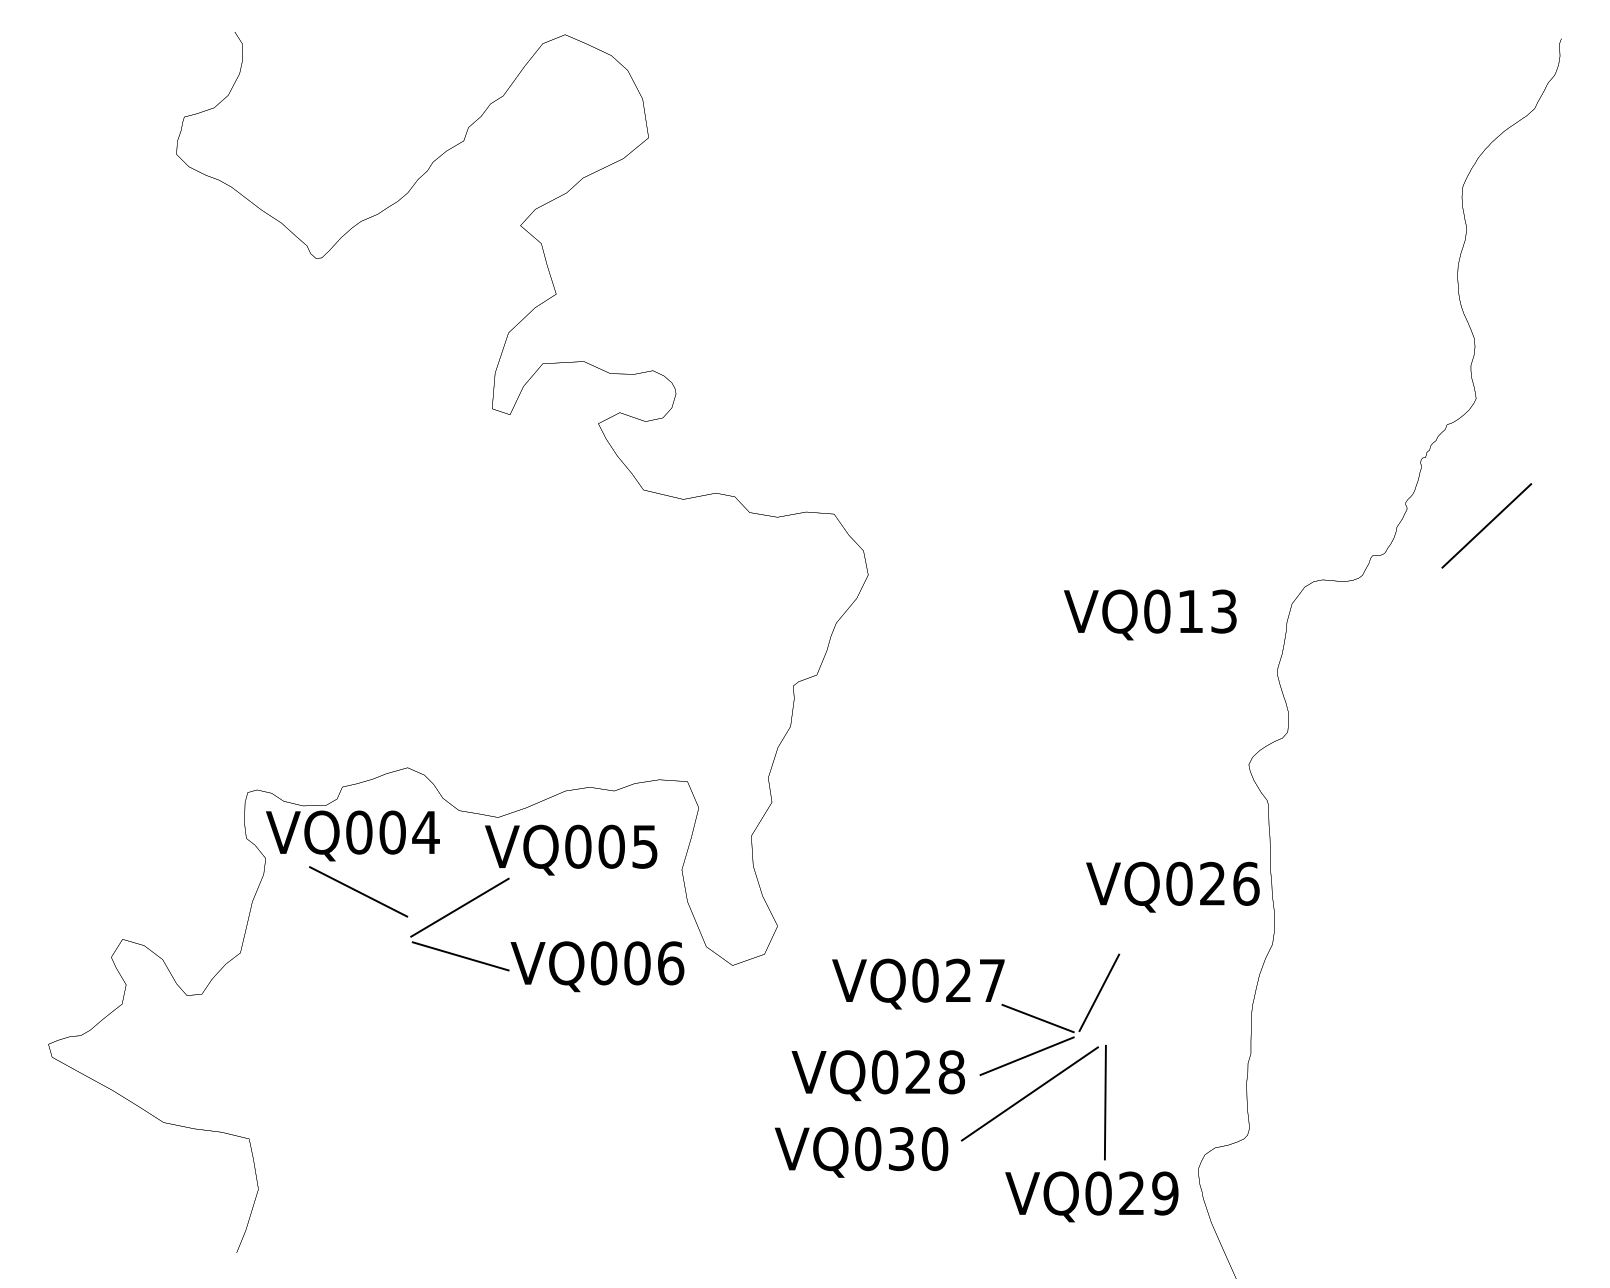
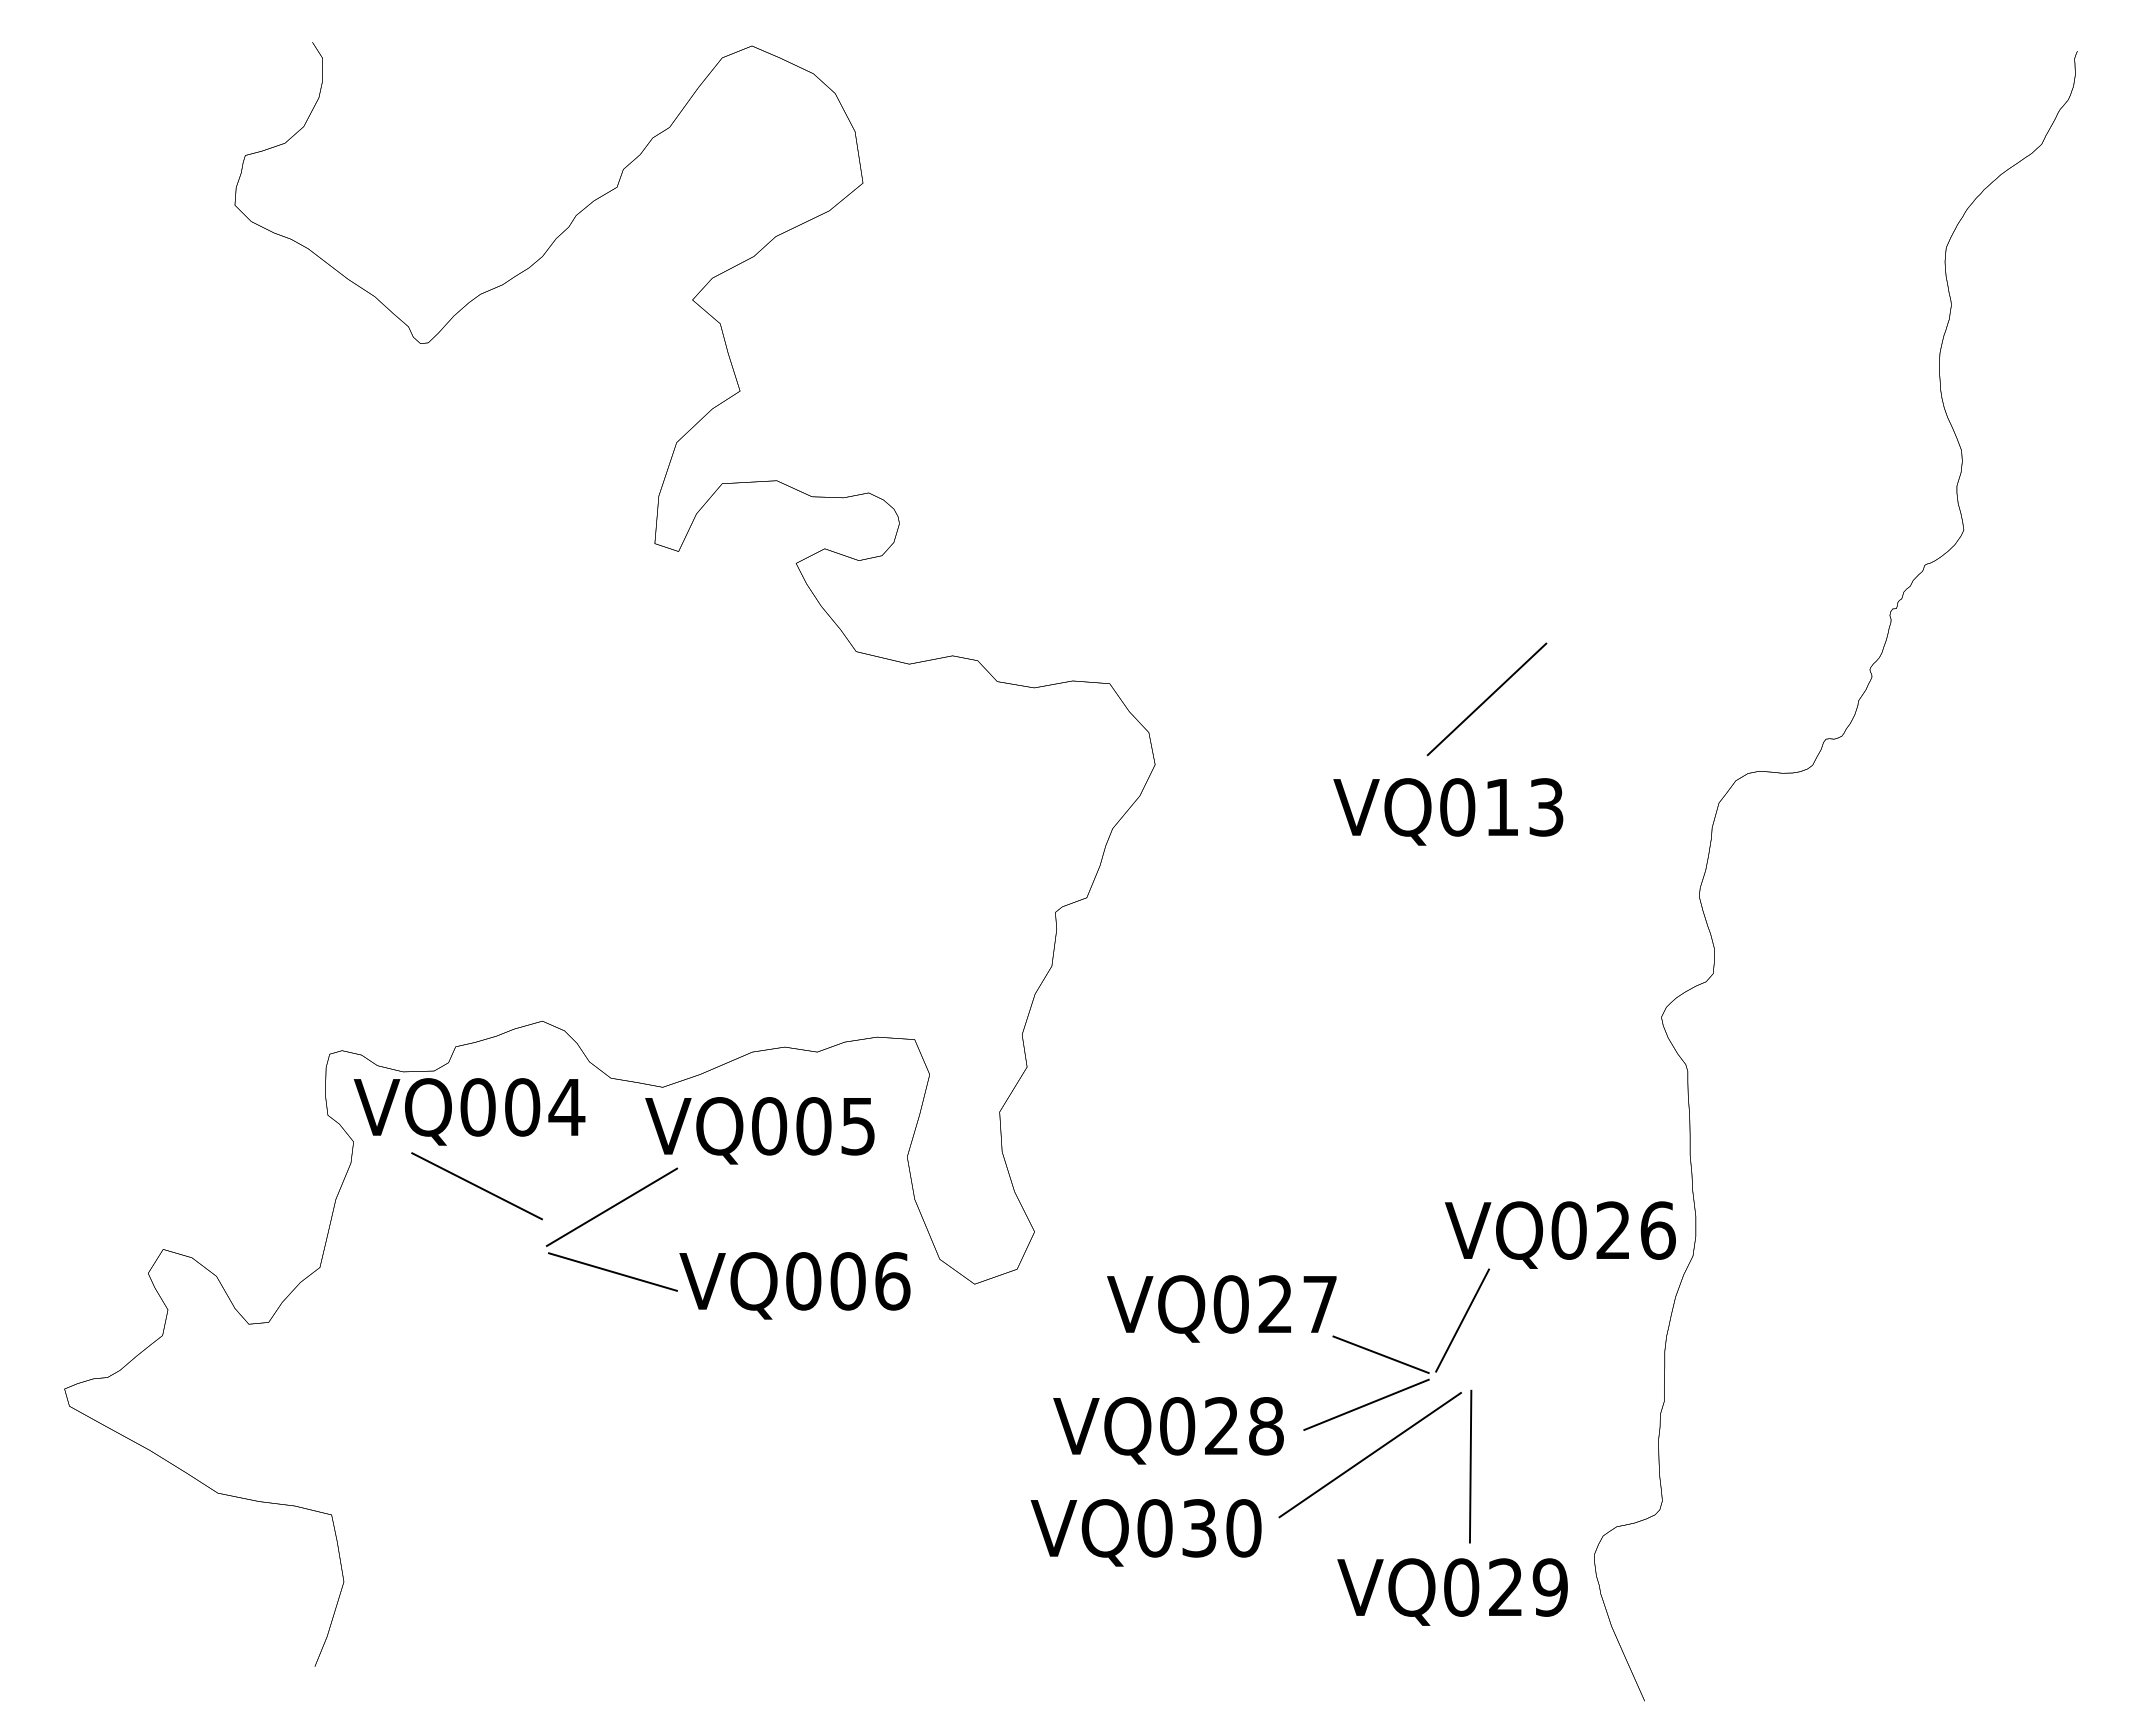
line: (1486, 525) -> (1486, 699), moved
text: (1150, 614) -> (1448, 811), moved
text: (1172, 886) -> (1560, 1234), moved

